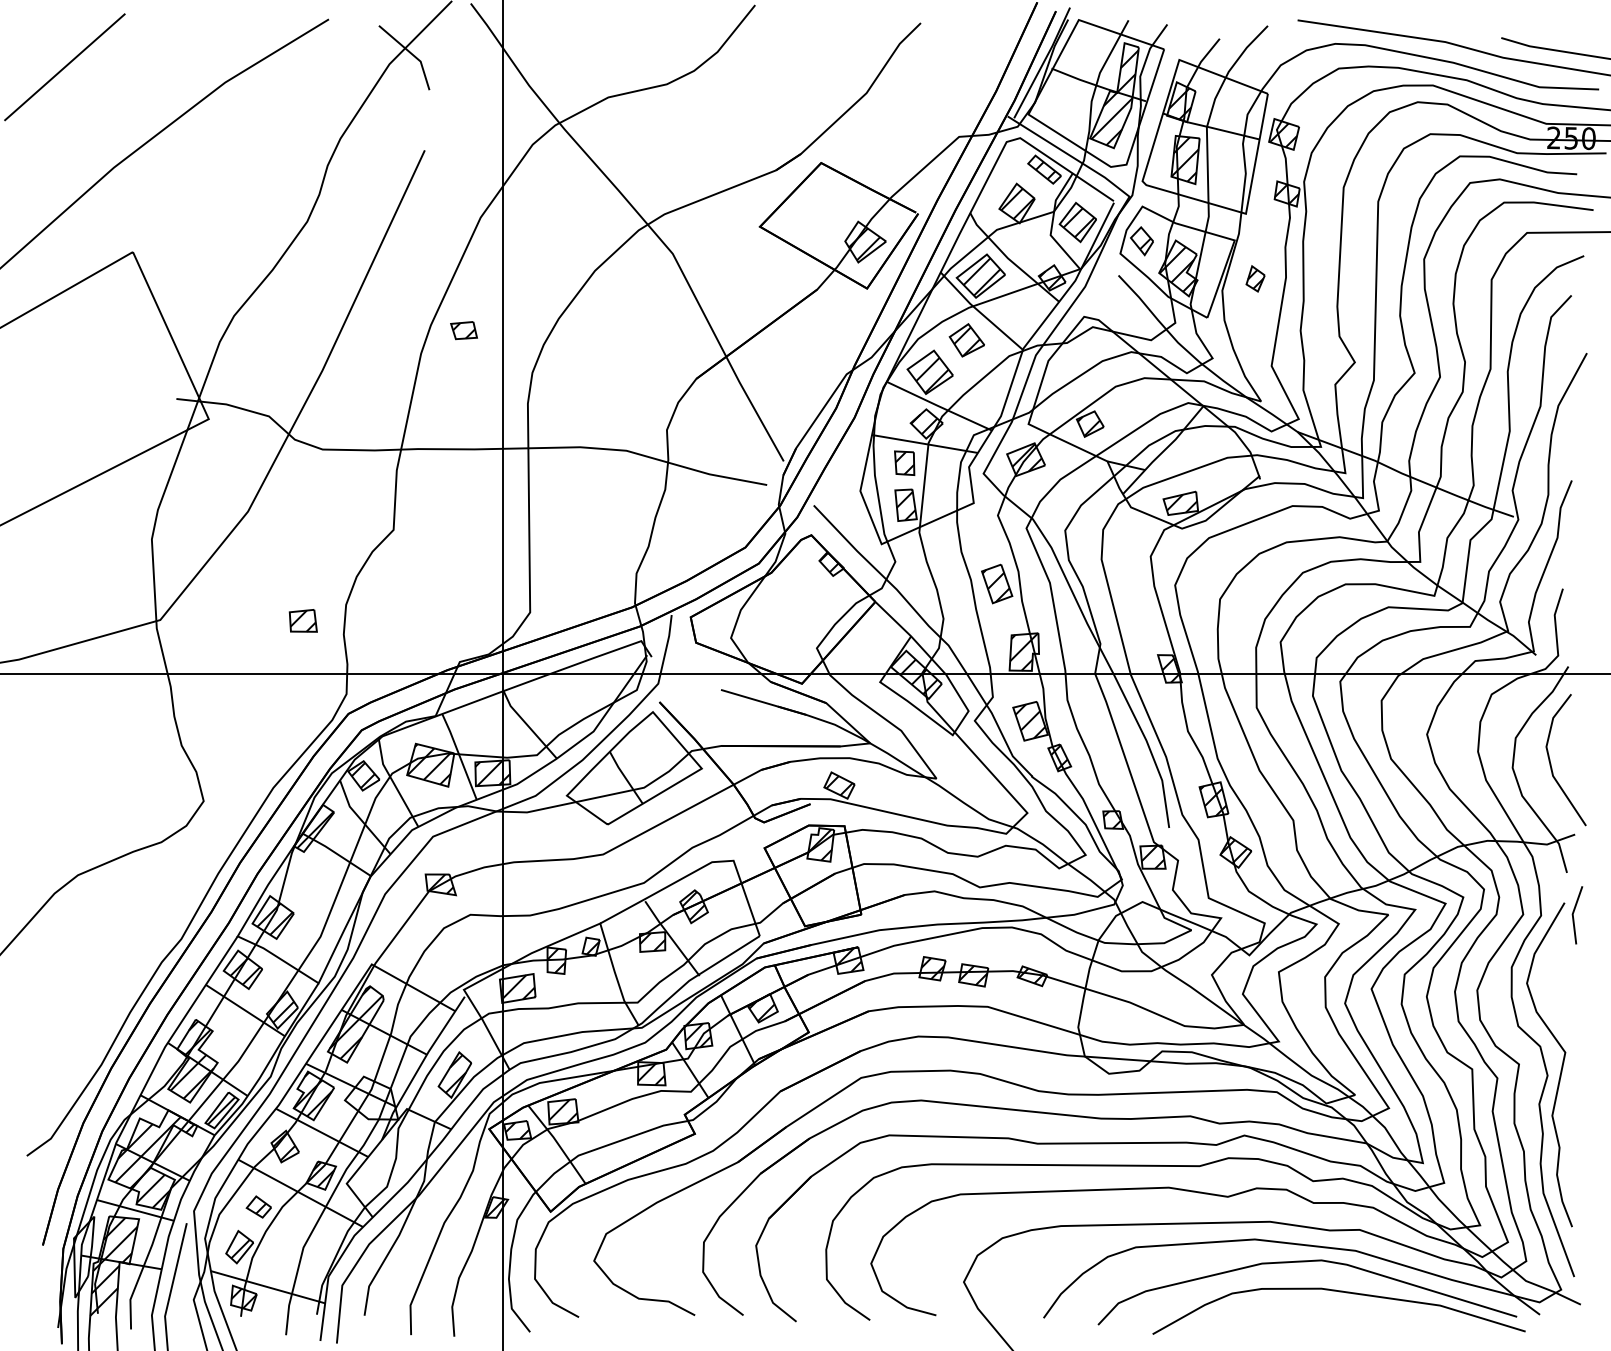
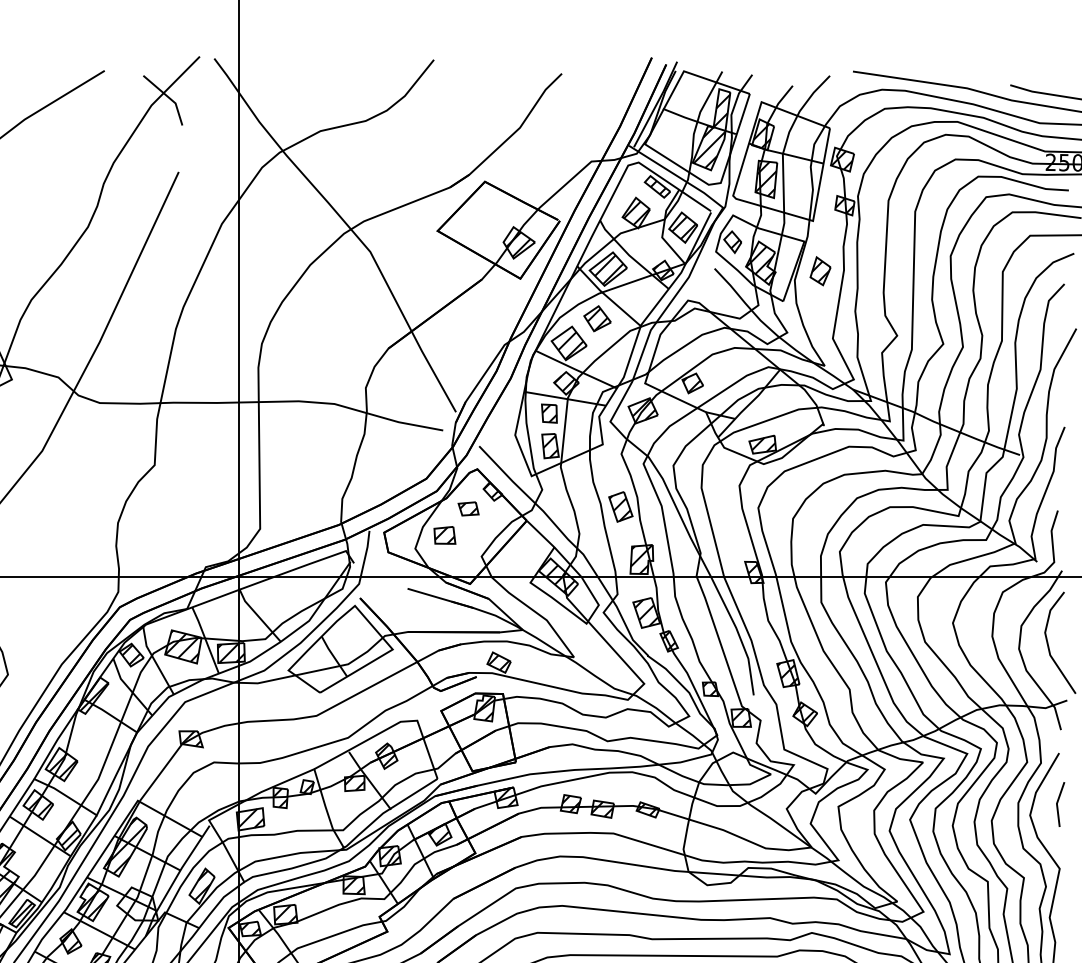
part: (1255, 278) -> (820, 270), size x1.43
part: (463, 330) -> (468, 508), moved
part: (302, 620) -> (444, 535), moved
line: (1573, 915) -> (1057, 804), moved

